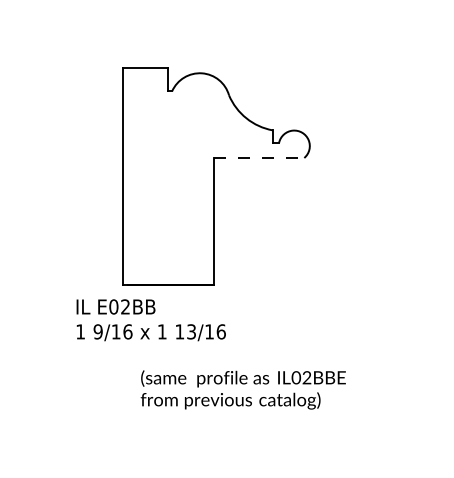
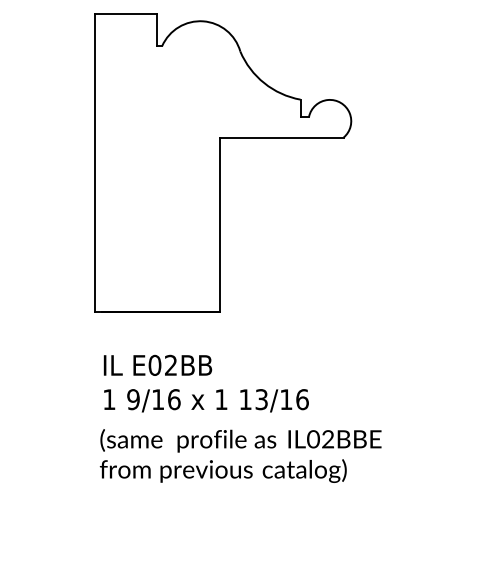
line: (259, 158) -> (282, 138), dashed -> solid
text: (150, 320) -> (205, 384), moved
text: (242, 389) -> (239, 455), moved

